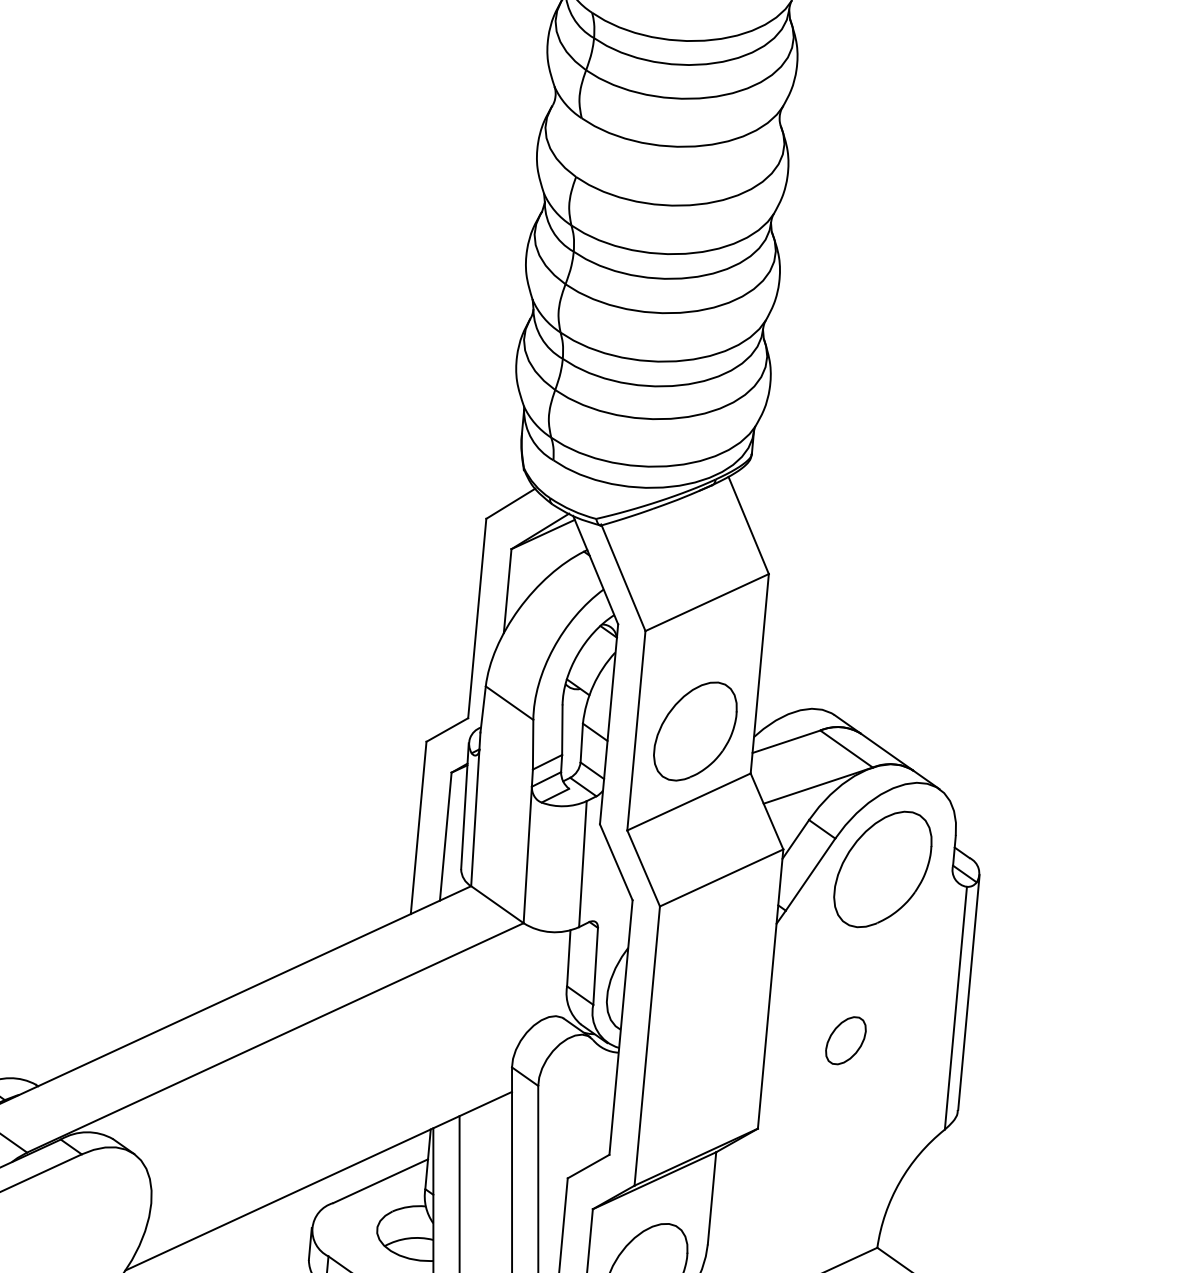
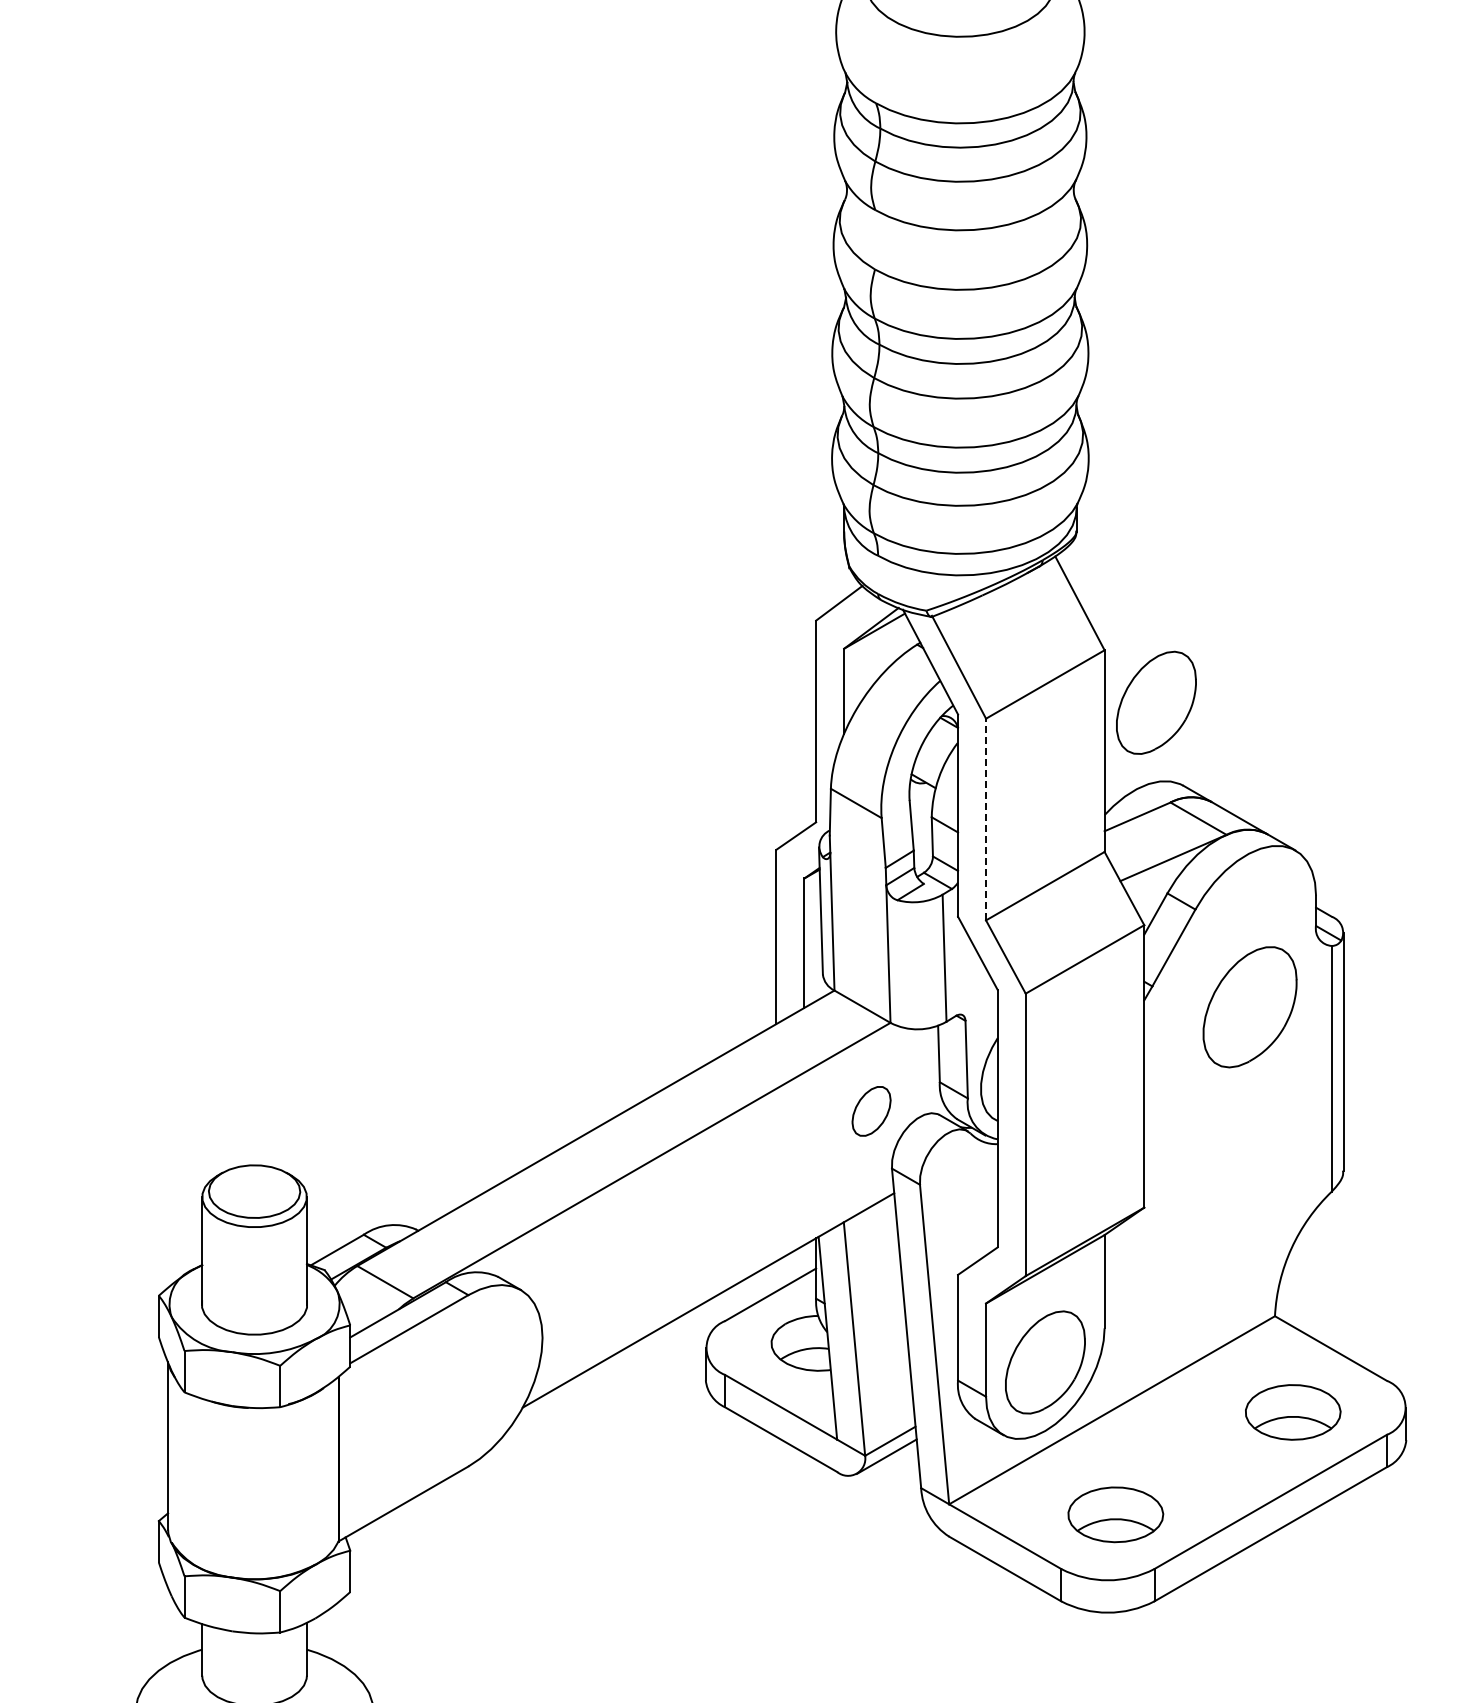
line: (636, 730) -> (986, 819), solid -> dashed
part: (695, 731) -> (1156, 702), moved
part: (882, 869) -> (1249, 1007), moved
part: (845, 1040) -> (871, 1111), moved

